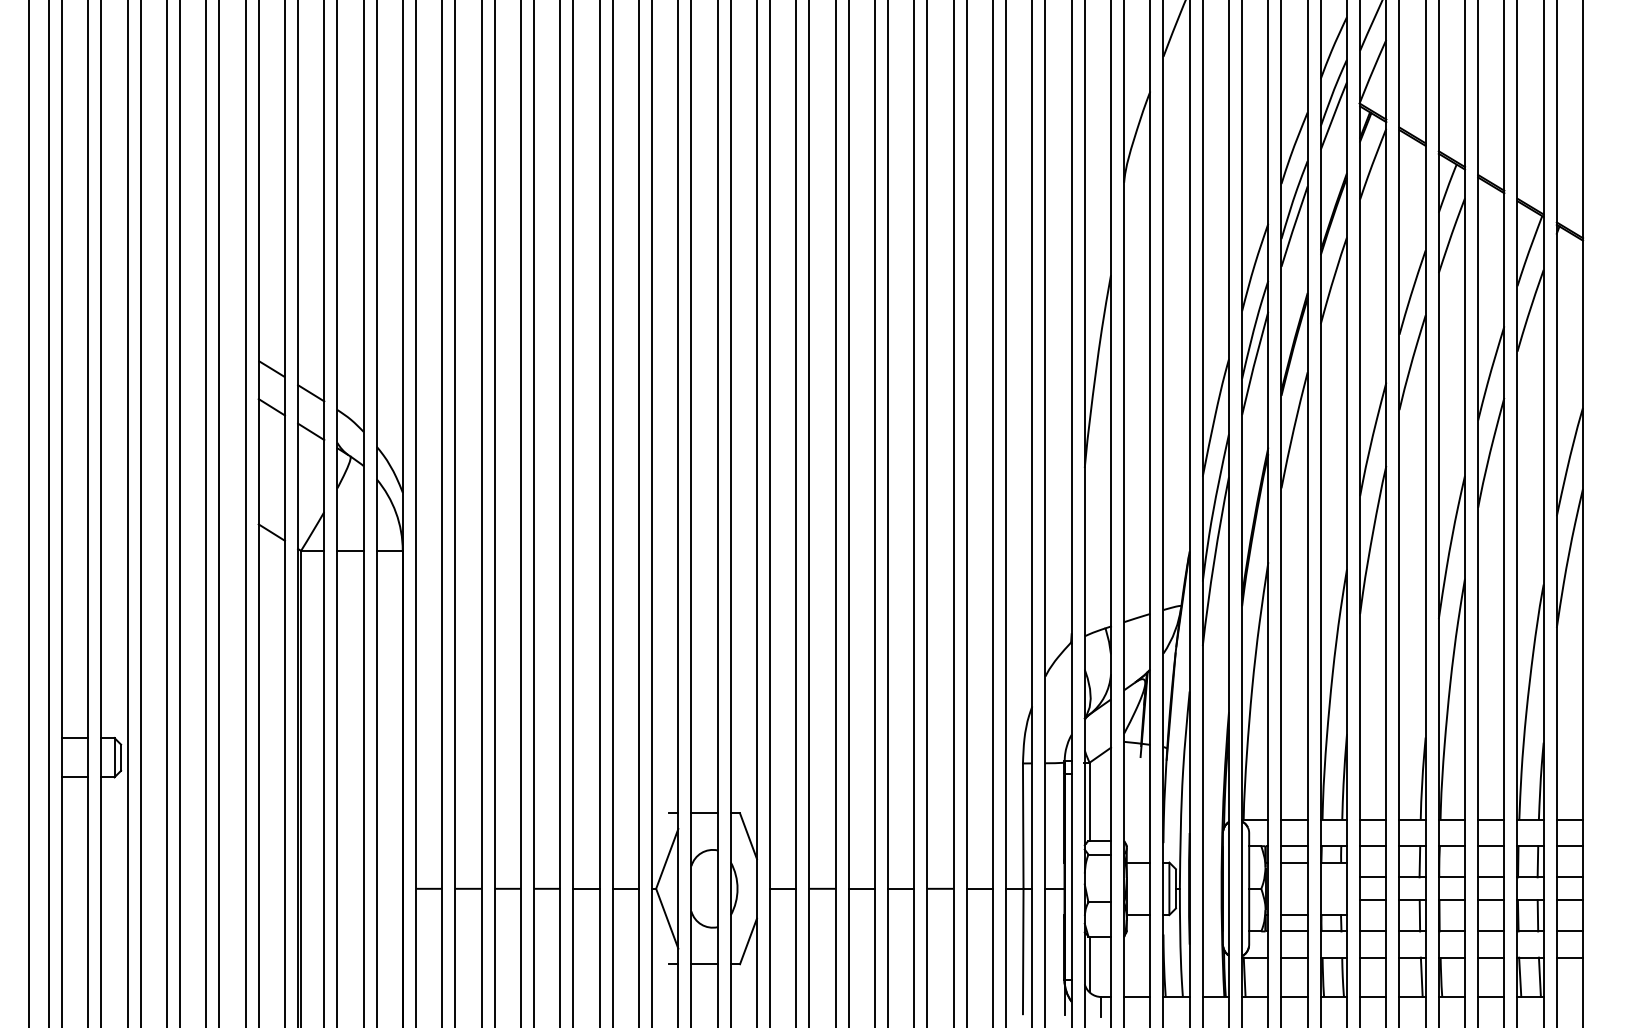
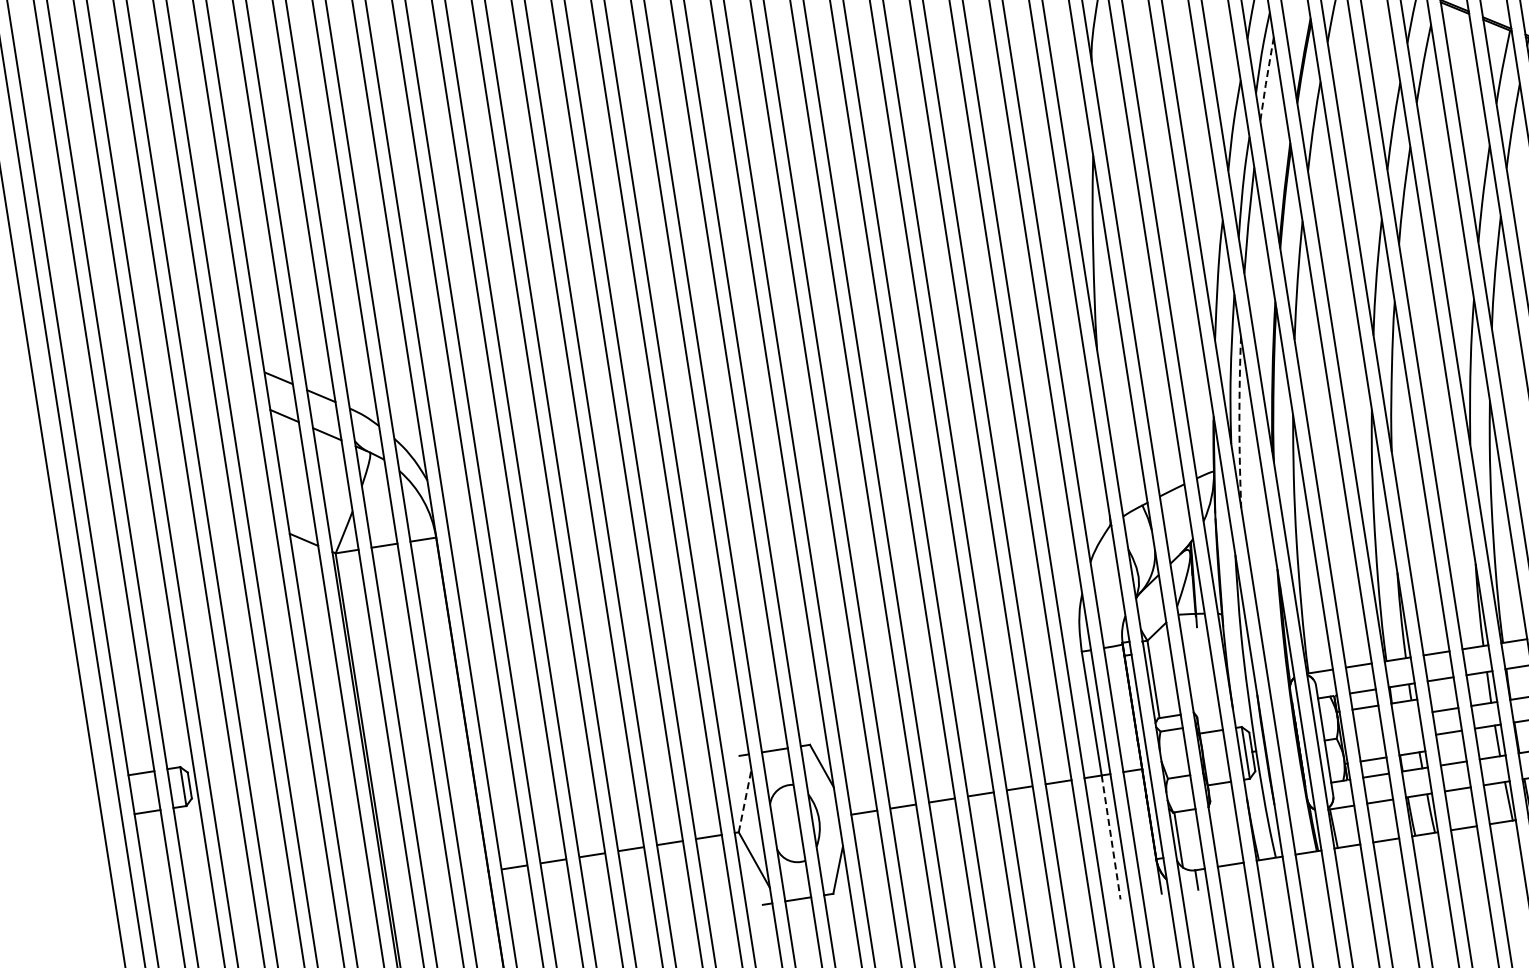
line: (1294, 227) -> (1267, 80), solid -> dashed
arc: (1214, 561) -> (1239, 422), solid -> dashed
line: (667, 858) -> (745, 800), solid -> dashed
line: (1023, 951) -> (1111, 837), solid -> dashed

